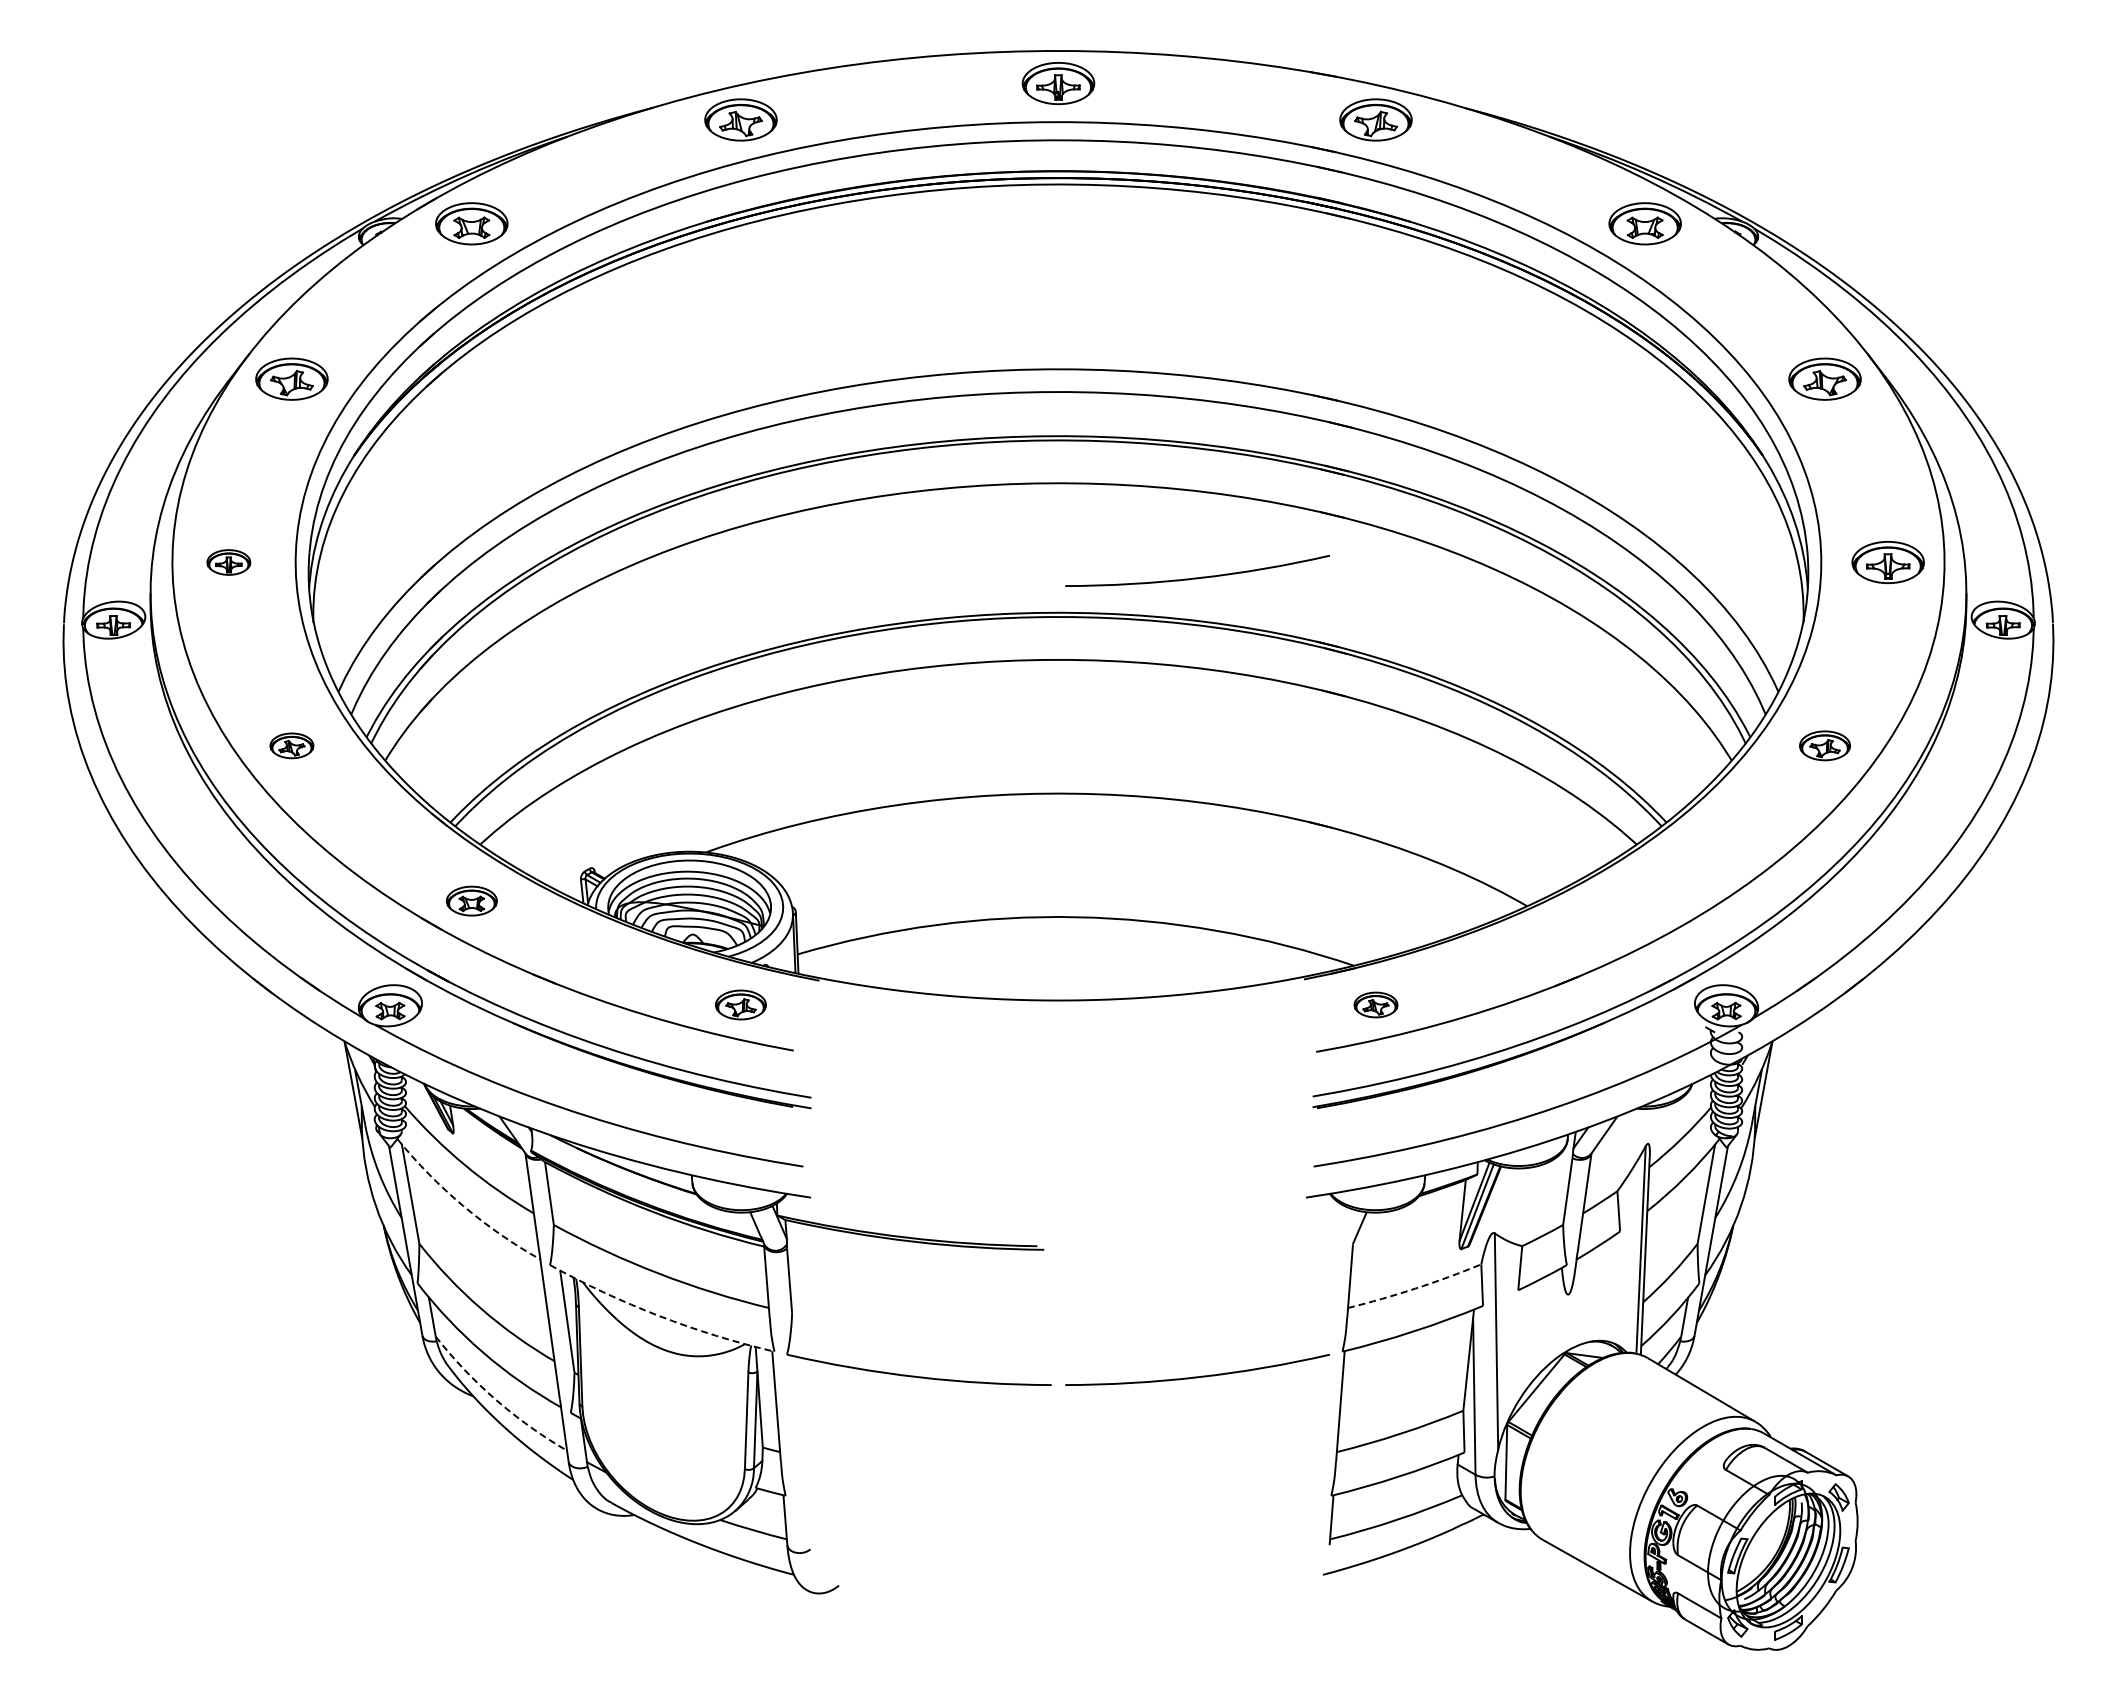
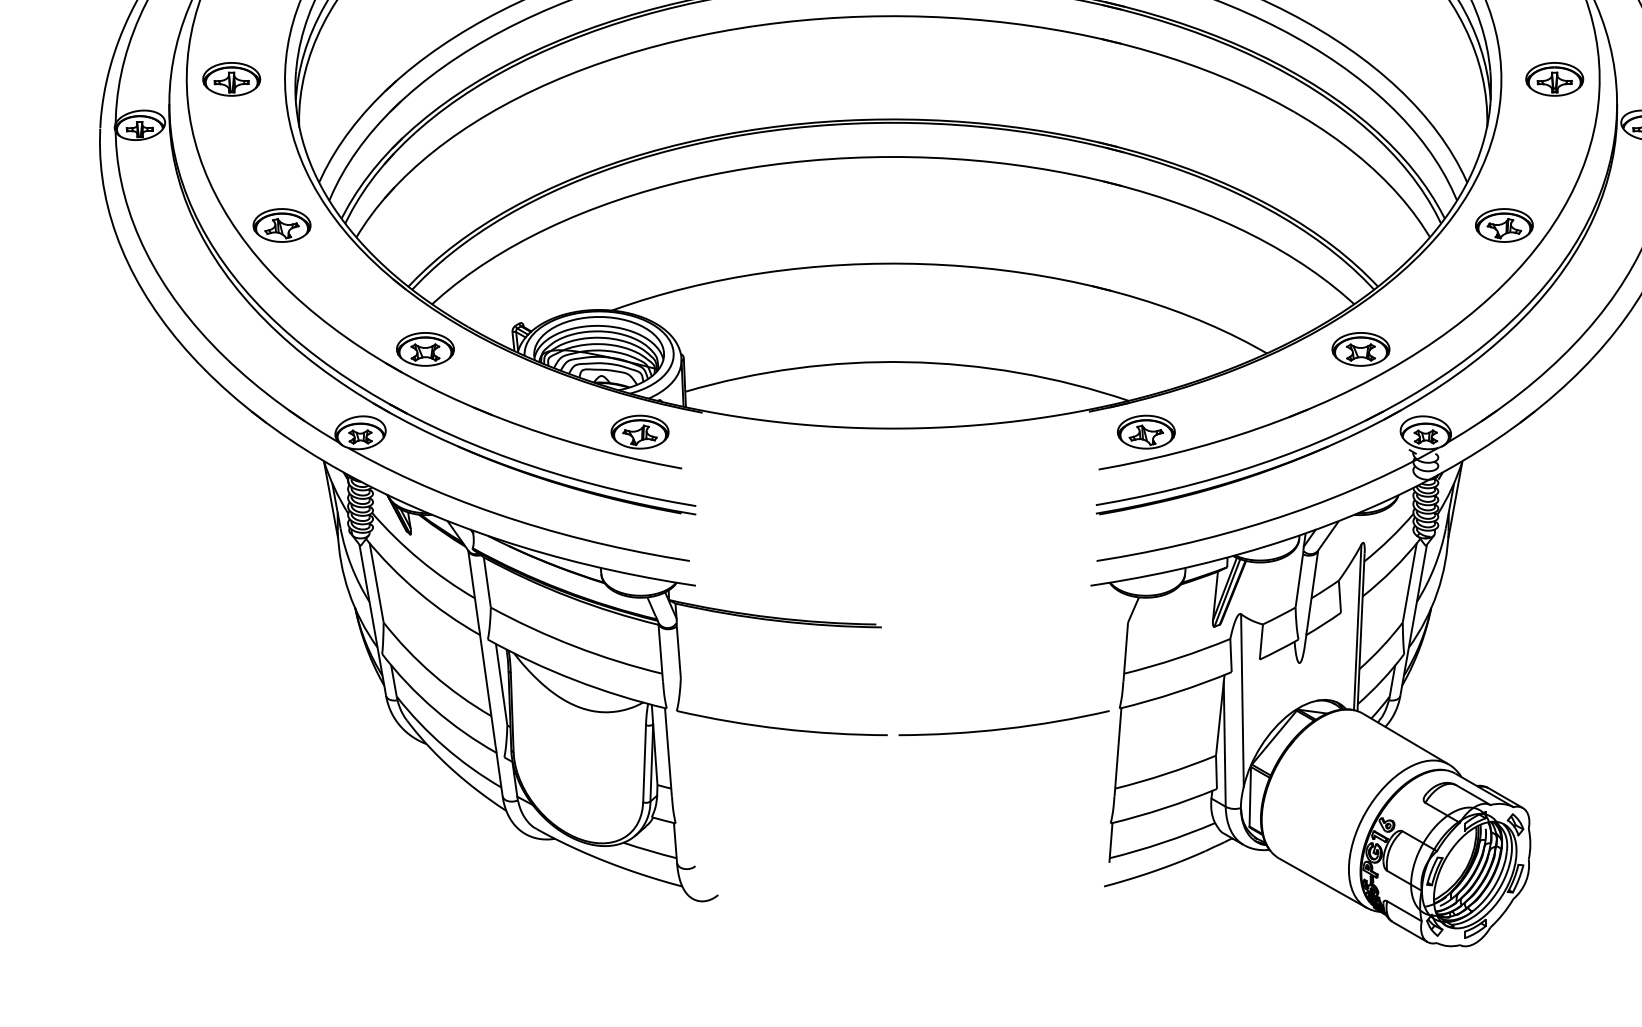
part: (228, 562) -> (231, 79), size x1.67
arc: (1197, 577) -> (1004, 91), removed
part: (291, 745) -> (281, 225), size x1.67
part: (1824, 745) -> (1503, 225), size x1.43
part: (471, 900) -> (425, 348), size x1.43
part: (1644, 900) -> (1360, 348), added
part: (740, 1004) -> (639, 431), size x1.43
part: (1375, 1004) -> (1145, 431), size x1.67
arc: (463, 1205) -> (418, 592), dashed -> solid
arc: (1415, 1288) -> (1177, 658), dashed -> solid
arc: (659, 1316) -> (575, 680), dashed -> solid
arc: (495, 1399) -> (444, 746), dashed -> solid

